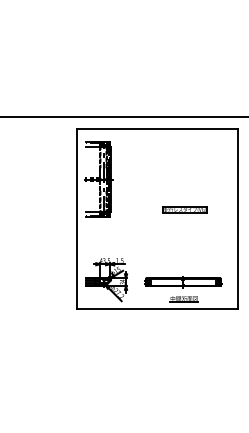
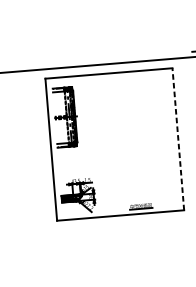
part: (184, 209) -> (135, 135), removed
line: (237, 218) -> (177, 139), solid -> dashed
part: (183, 282) -> (139, 193), removed

